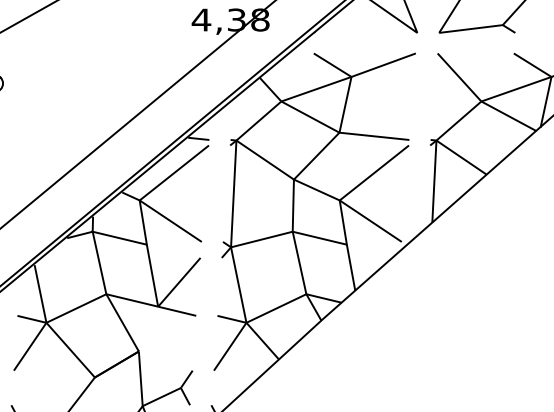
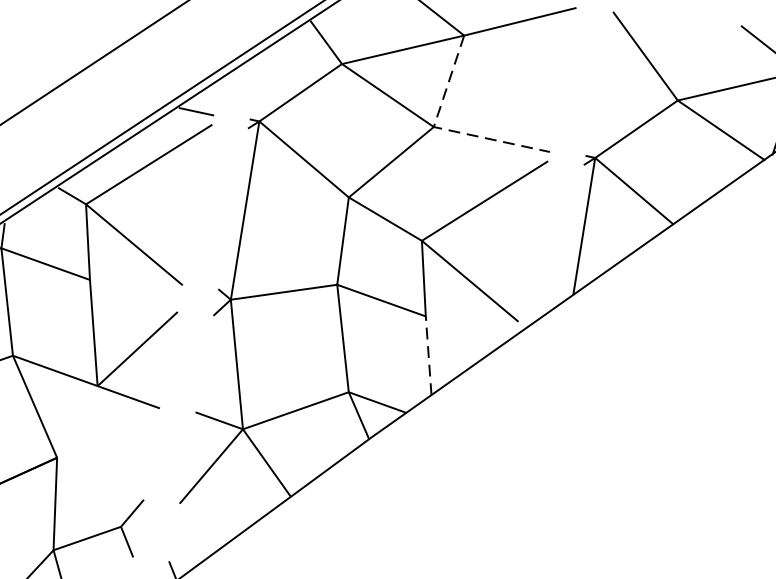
line: (345, 133) -> (443, 129), solid -> dashed
line: (350, 267) -> (427, 355), solid -> dashed

